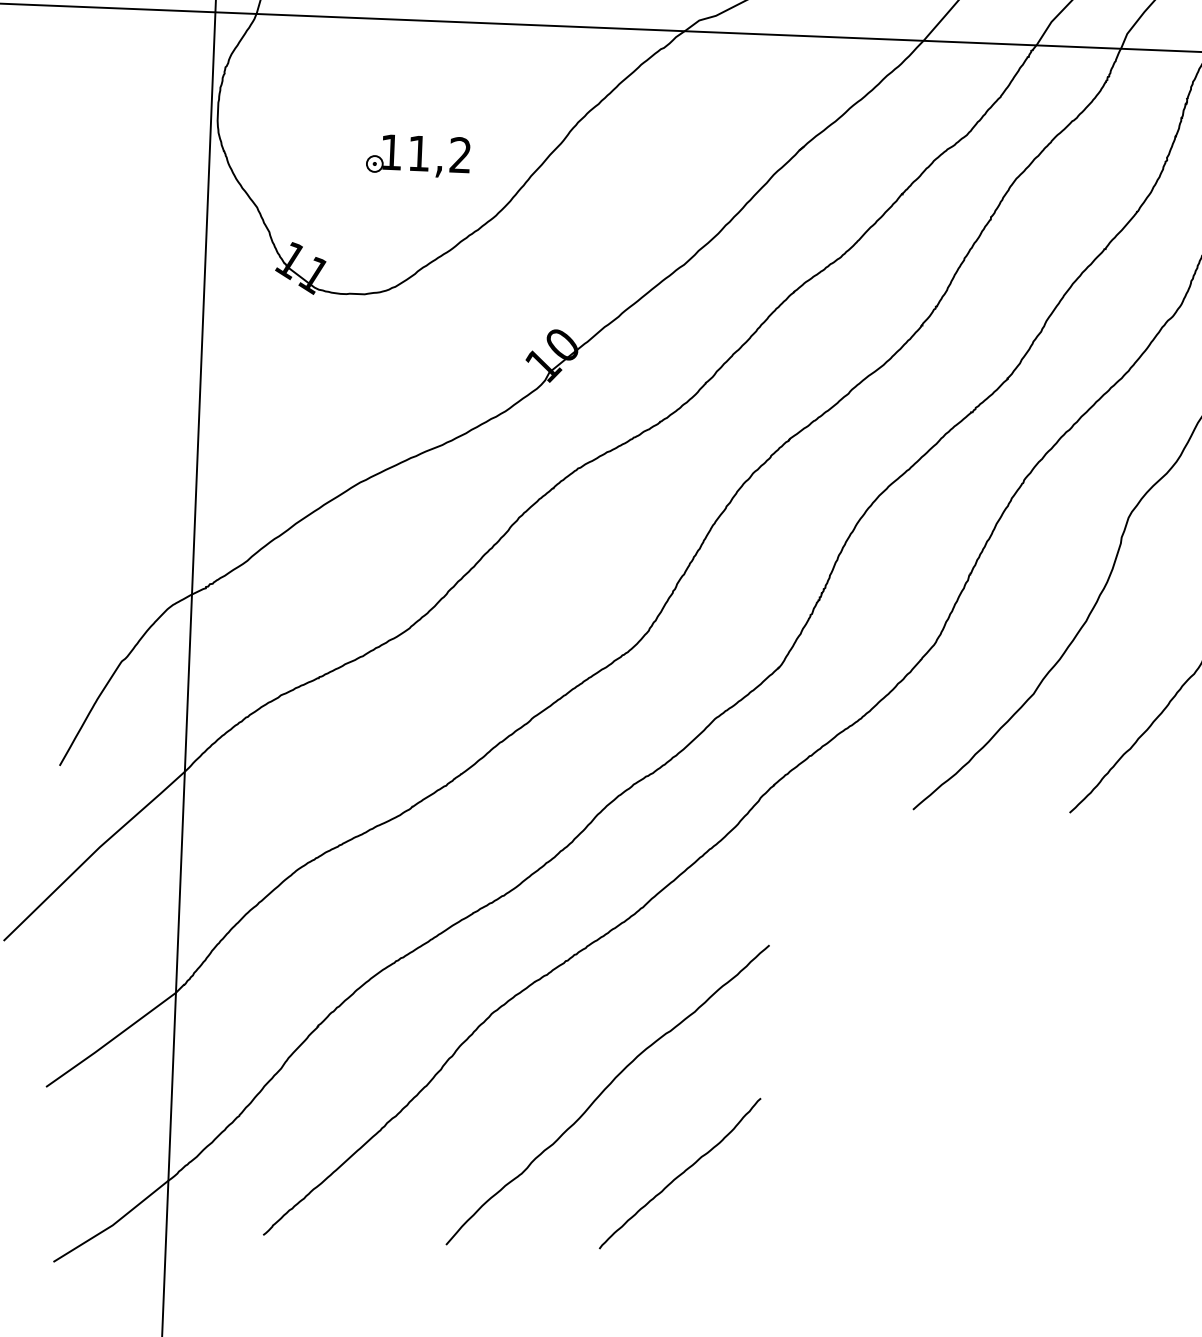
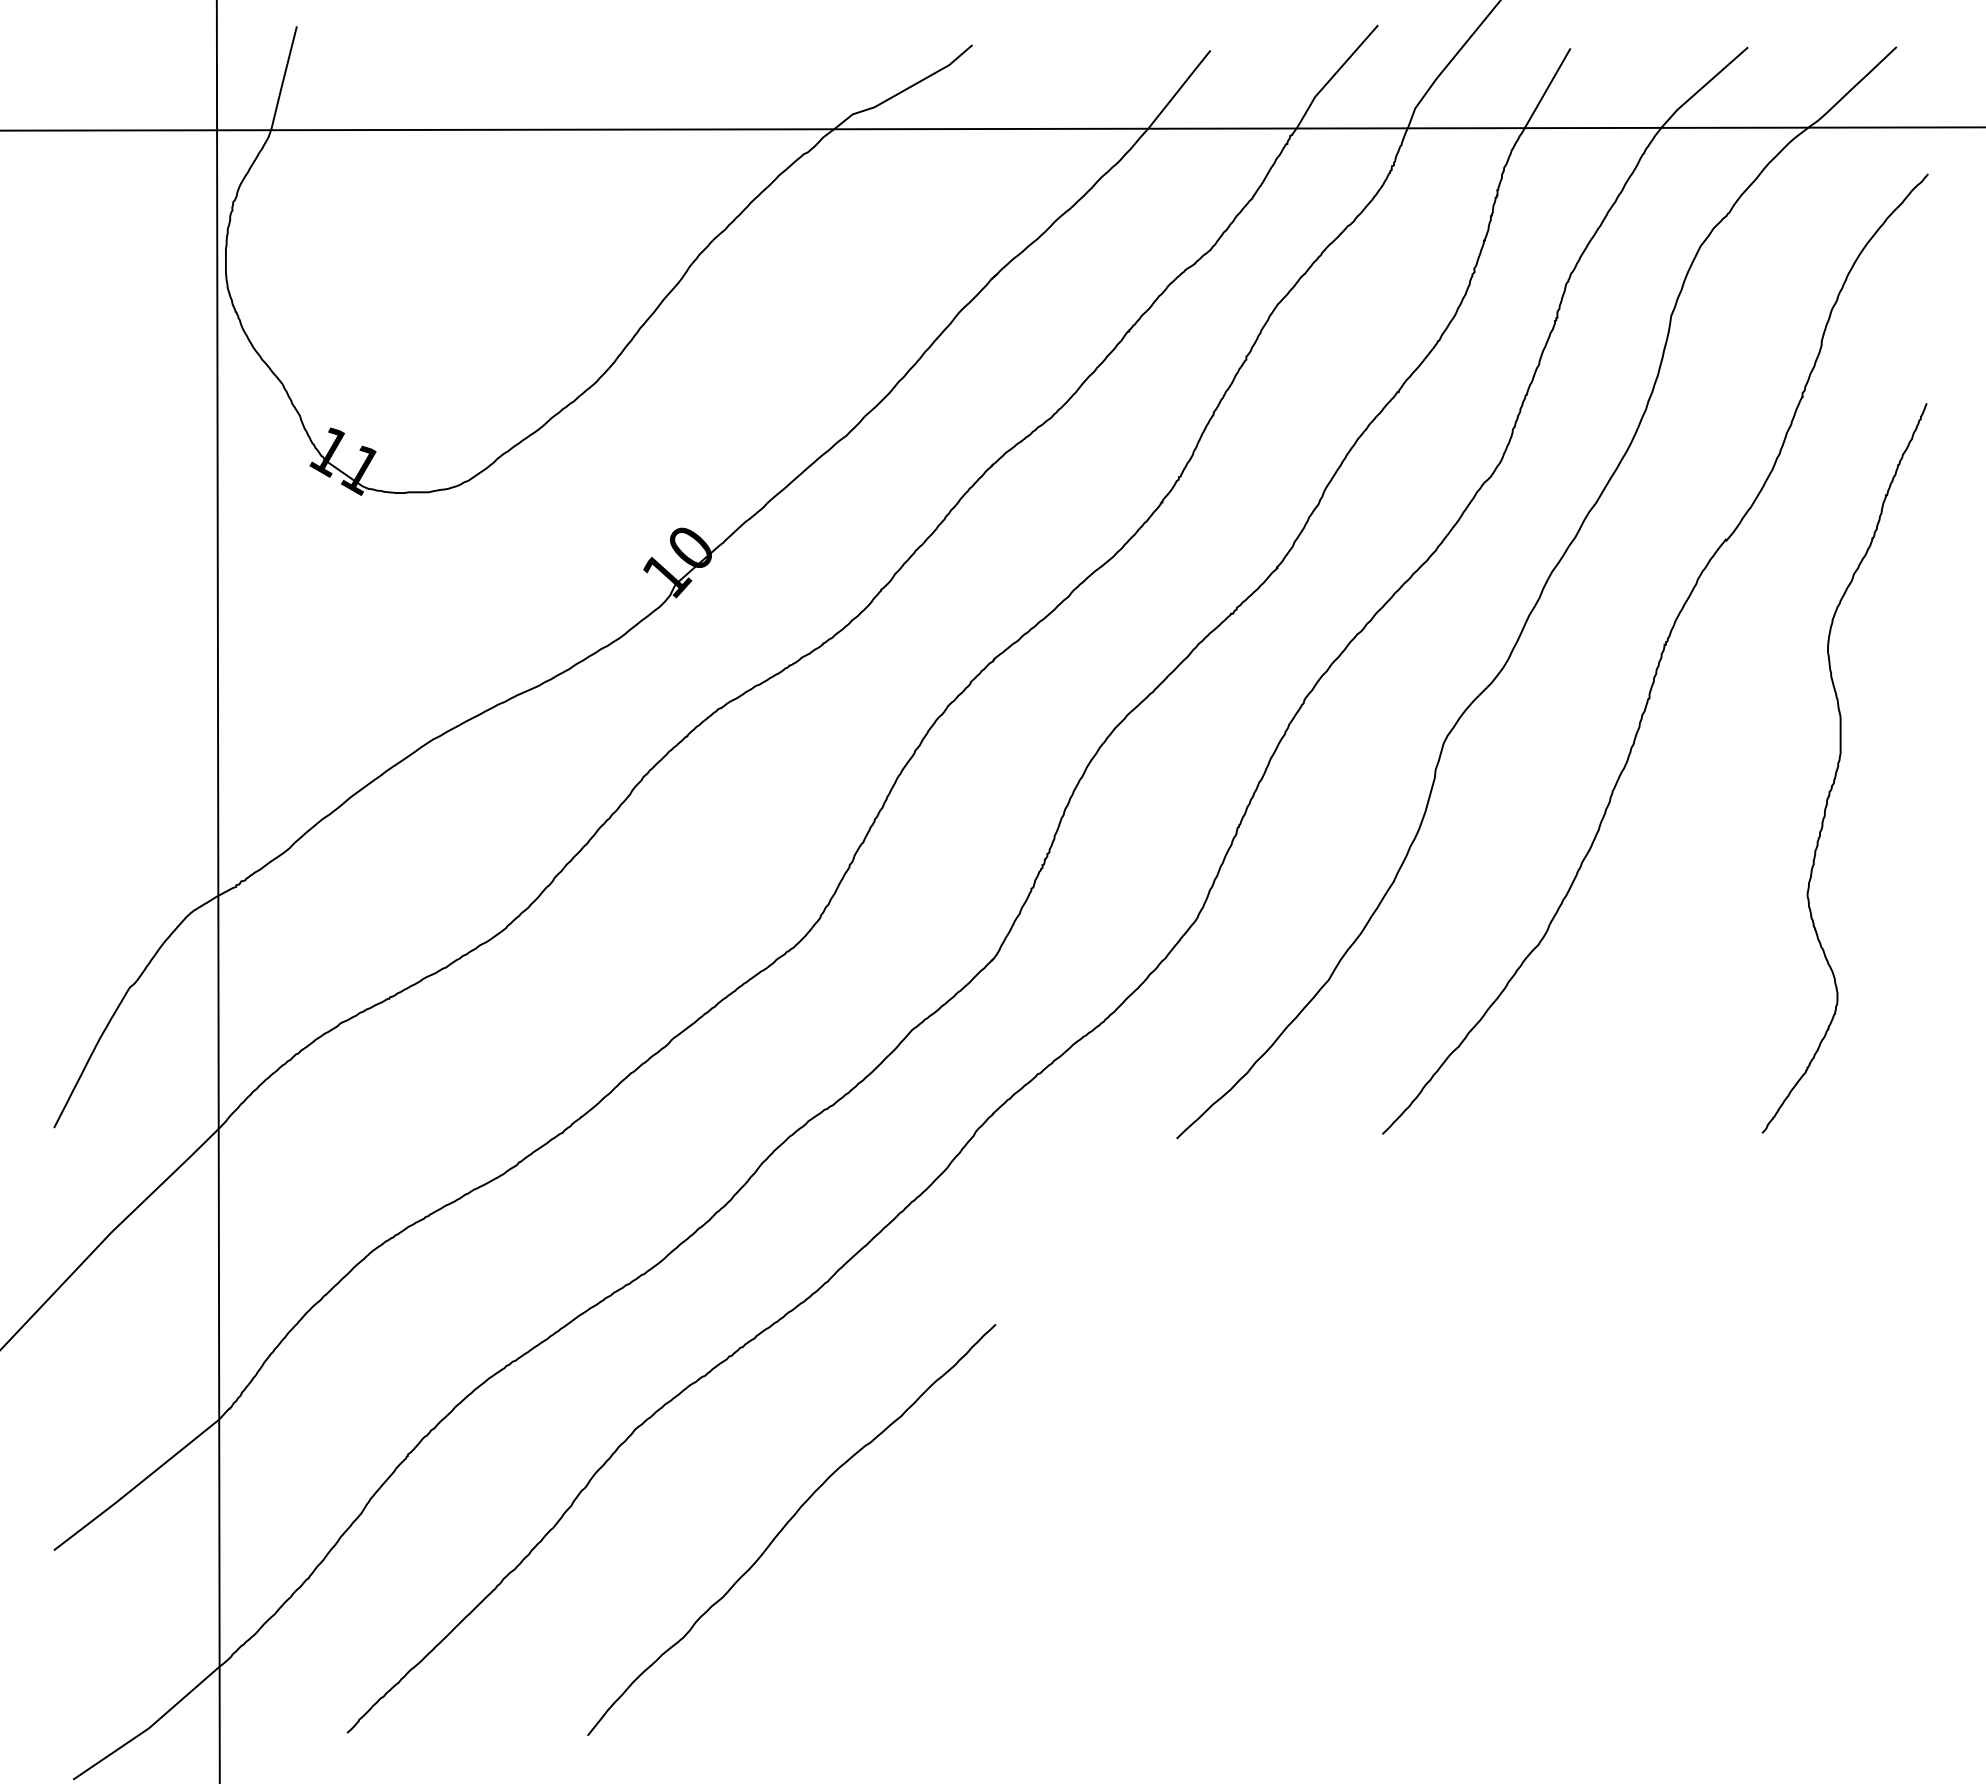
part: (418, 155) -> (491, 307), removed
curve: (680, 1173) -> (891, 1629), removed

